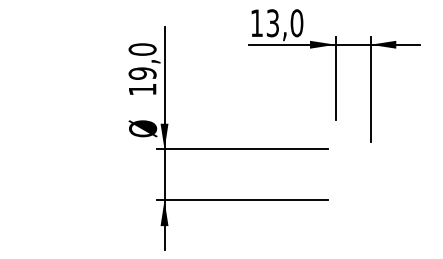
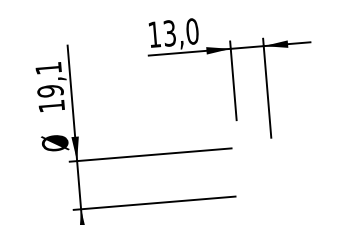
text: (142, 49) -> (48, 68), 19,0 -> 19,1

